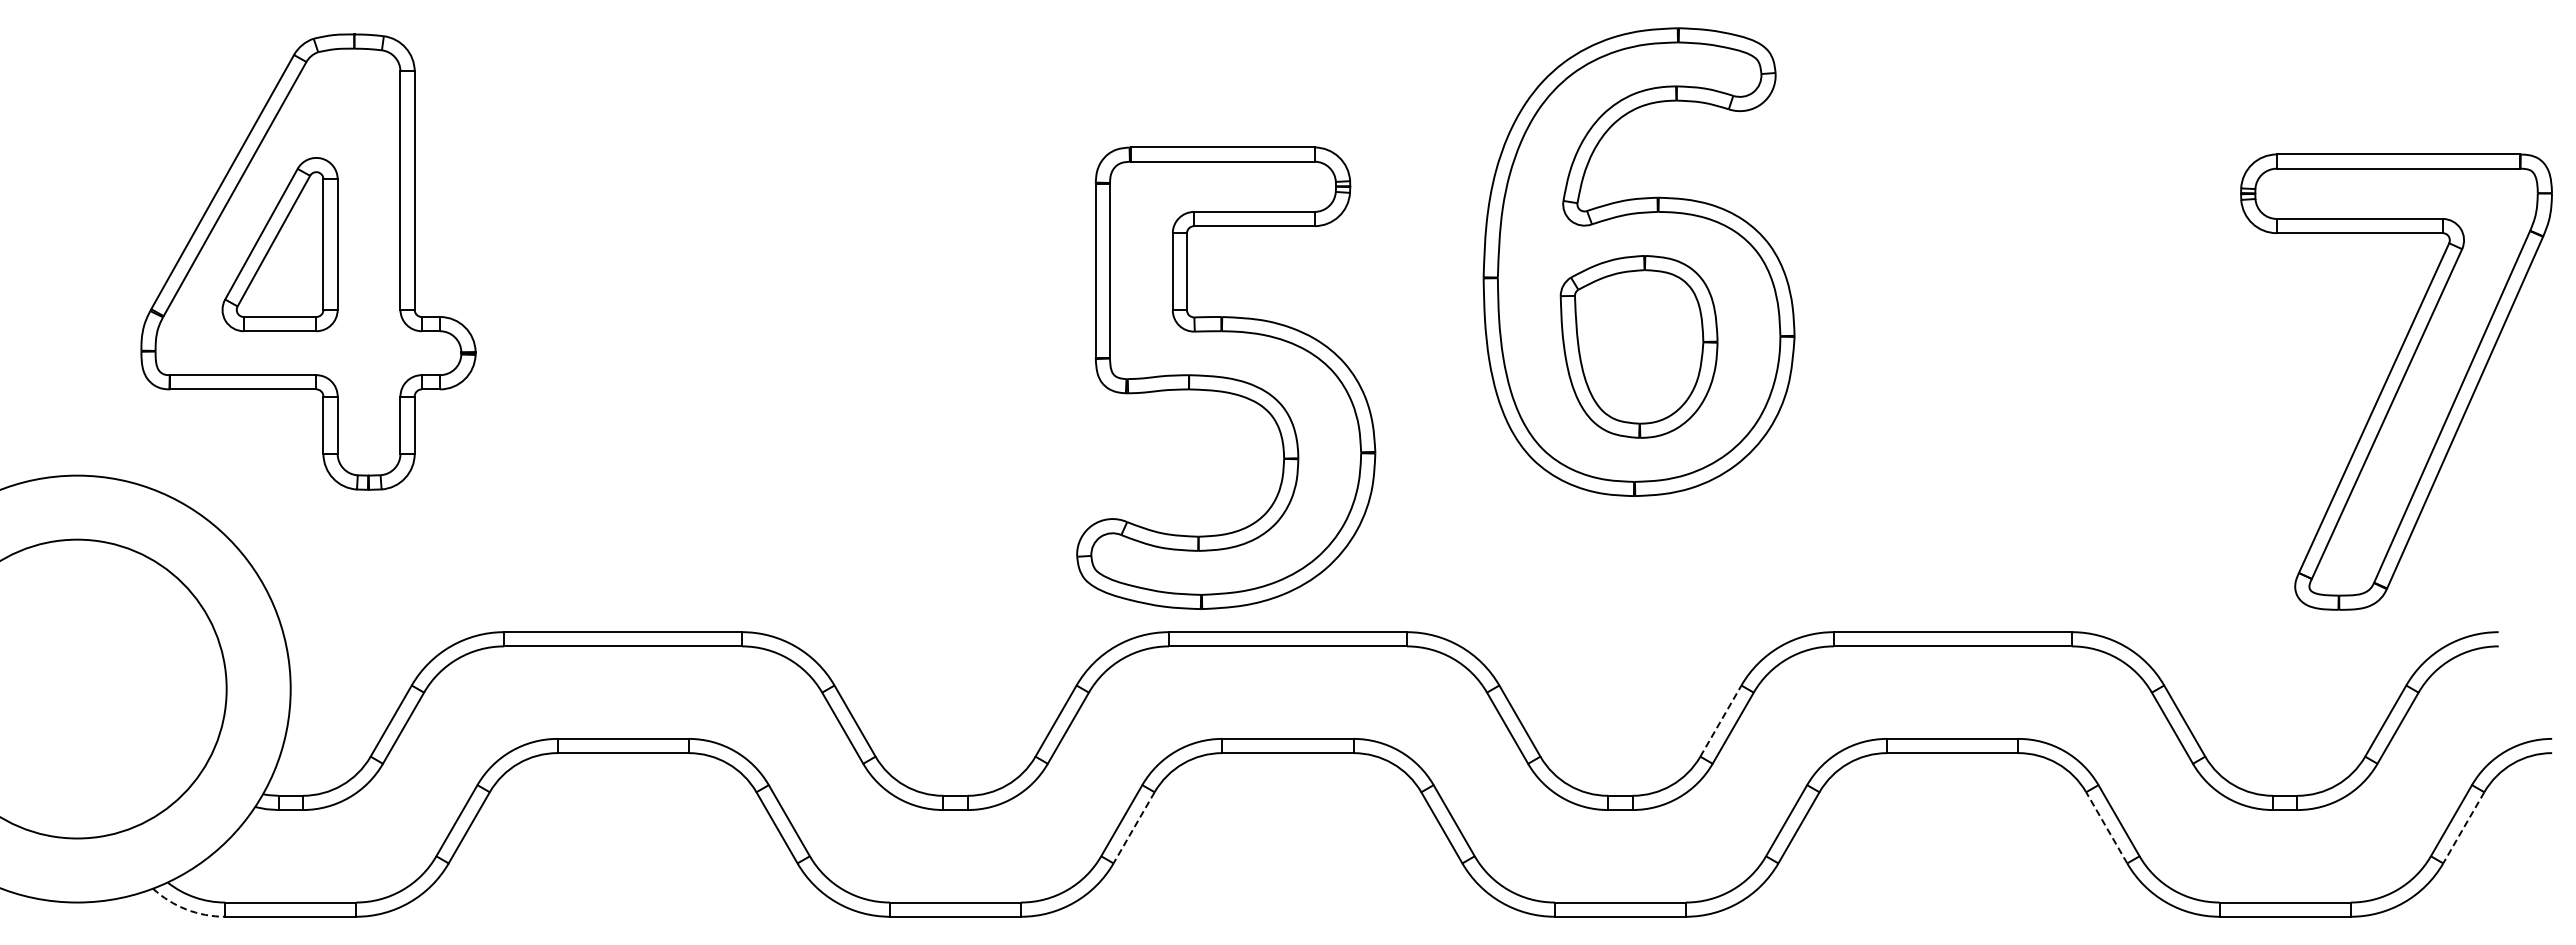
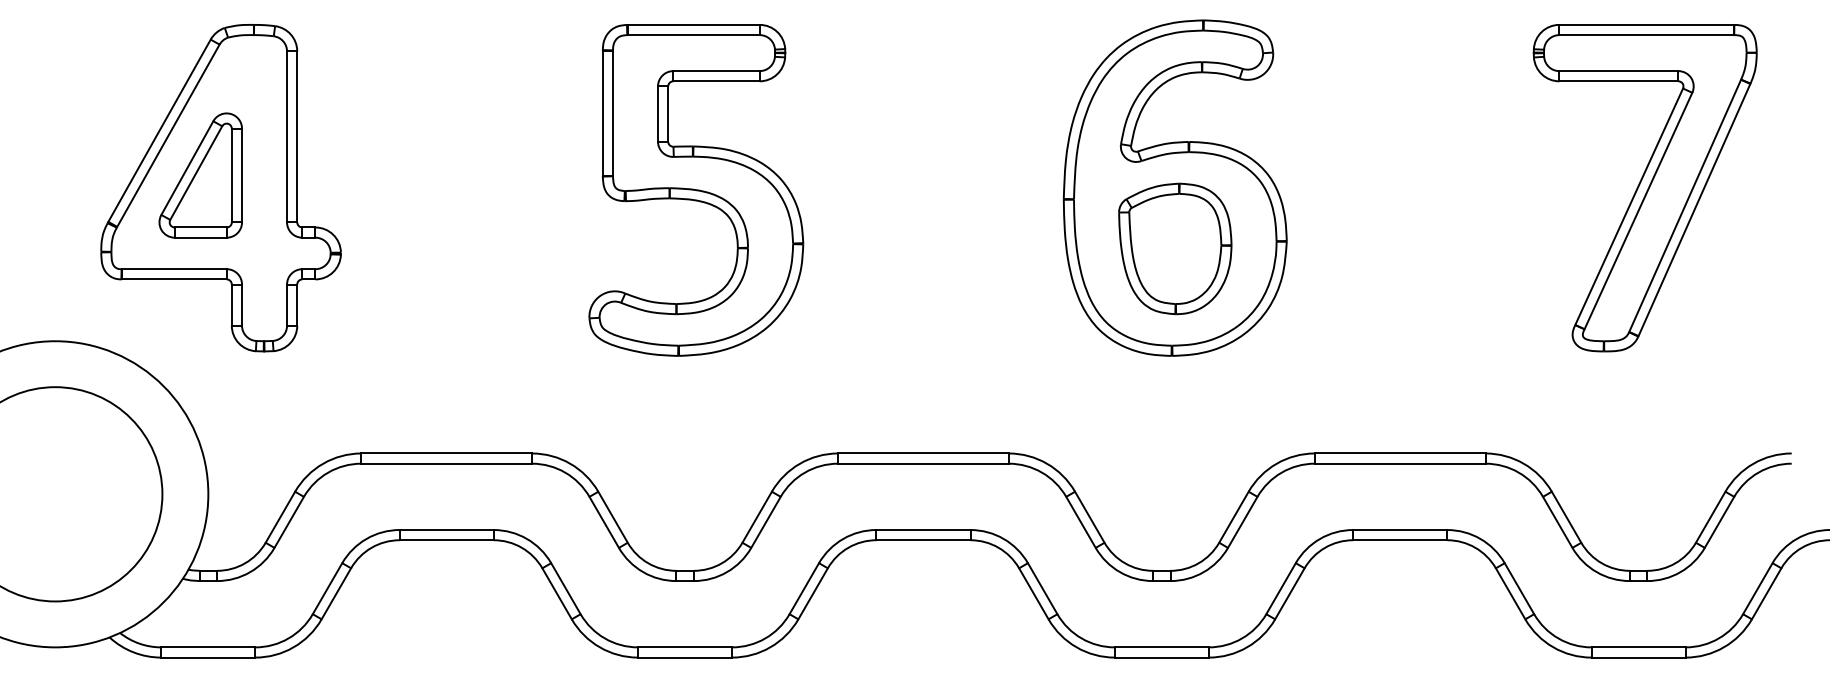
part: (1226, 377) -> (696, 189), moved
part: (2396, 381) -> (1645, 187), moved
line: (1721, 720) -> (1234, 516), dashed -> solid
line: (2106, 827) -> (1510, 593), dashed -> solid
line: (1133, 828) -> (812, 594), dashed -> solid
line: (2463, 828) -> (1766, 594), dashed -> solid
arc: (186, 909) -> (133, 652), dashed -> solid

